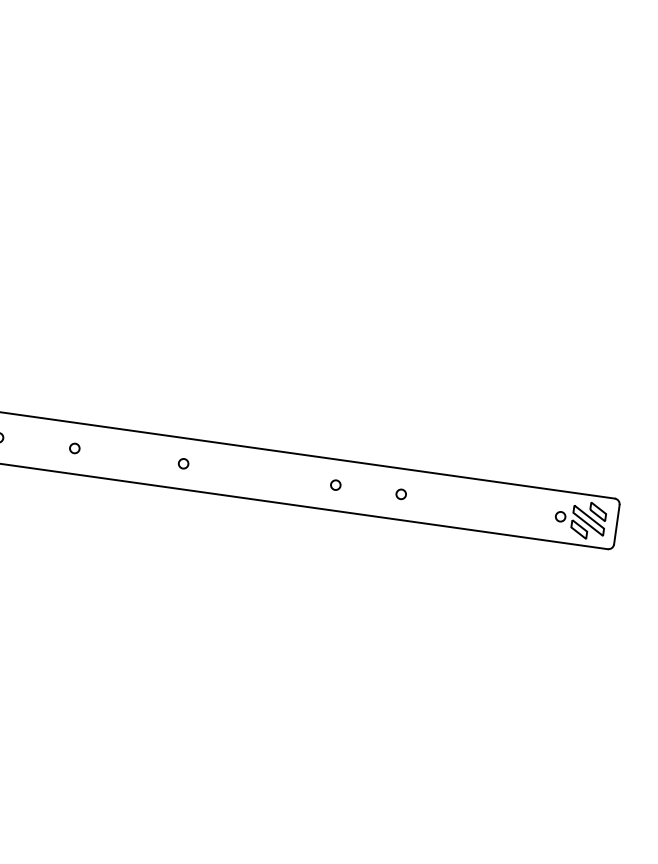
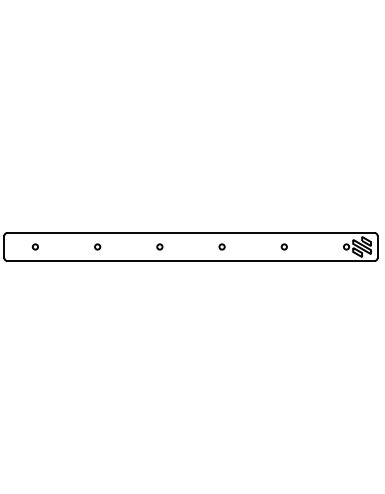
circle: (74, 447) -> (97, 246), moved
circle: (183, 462) -> (159, 246), moved
circle: (399, 493) -> (283, 246), moved

